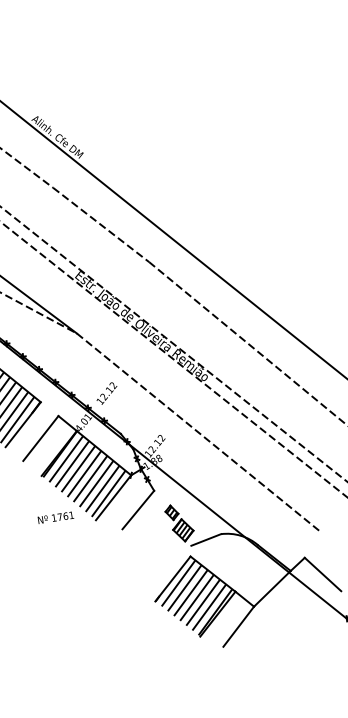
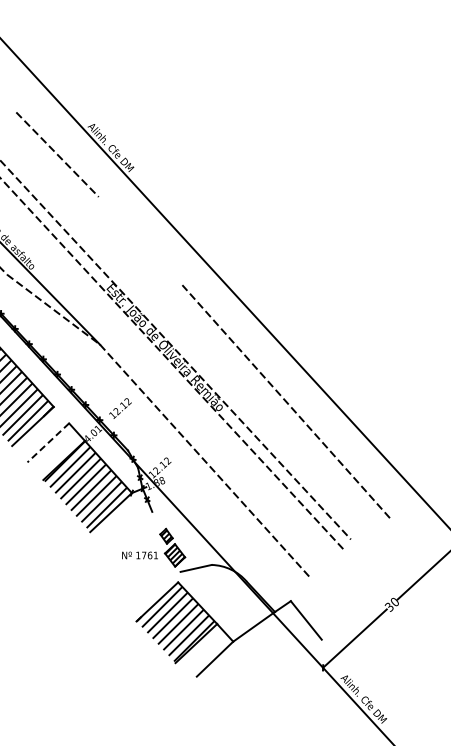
line: (101, 224) -> (140, 240), removed
line: (40, 438) -> (48, 442), solid -> dashed
line: (138, 510) -> (133, 528), removed
text: (55, 517) -> (139, 555), moved

